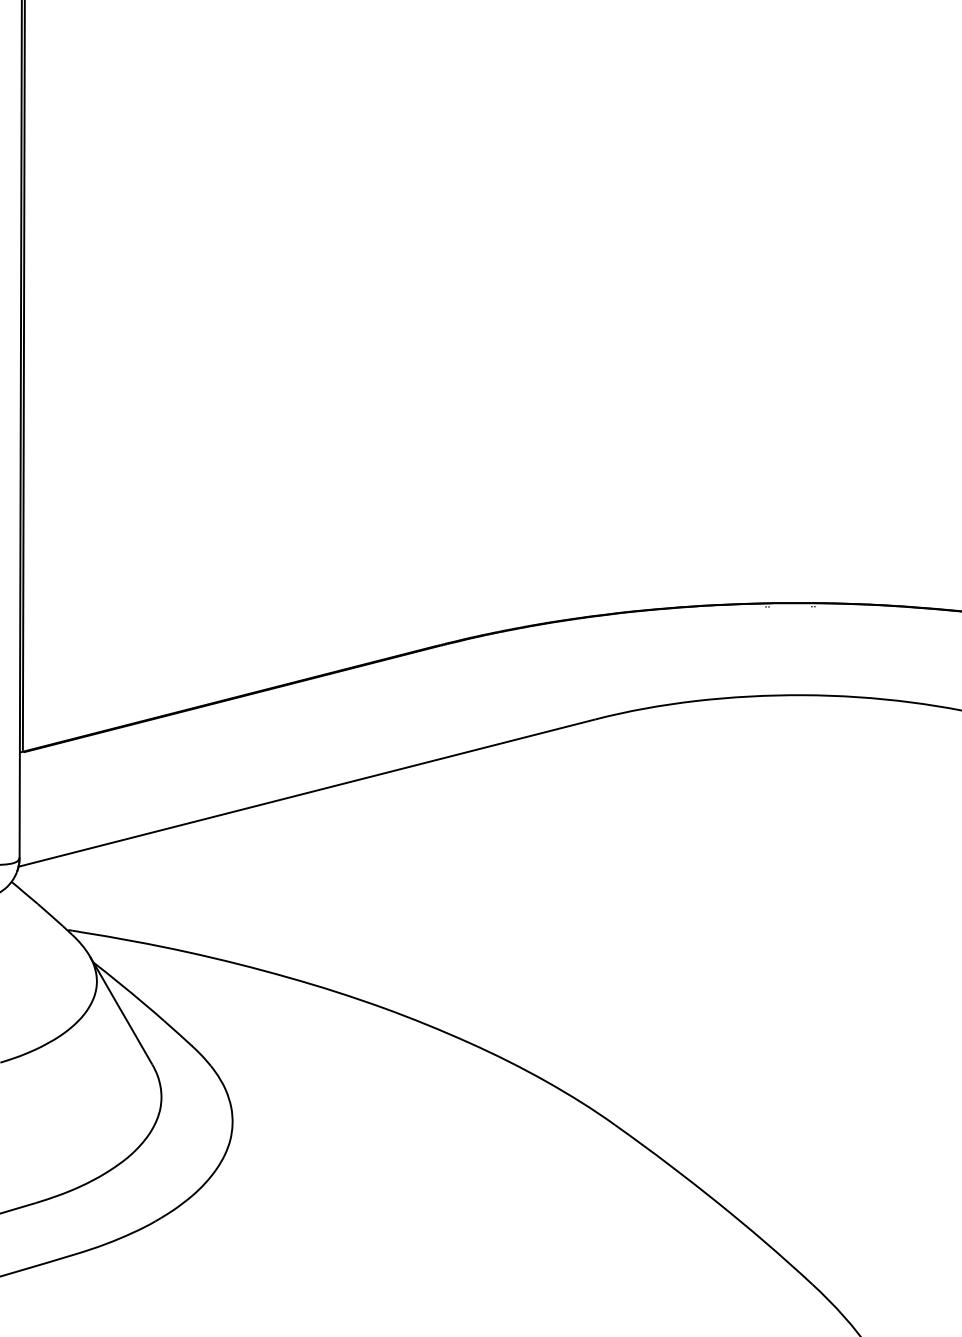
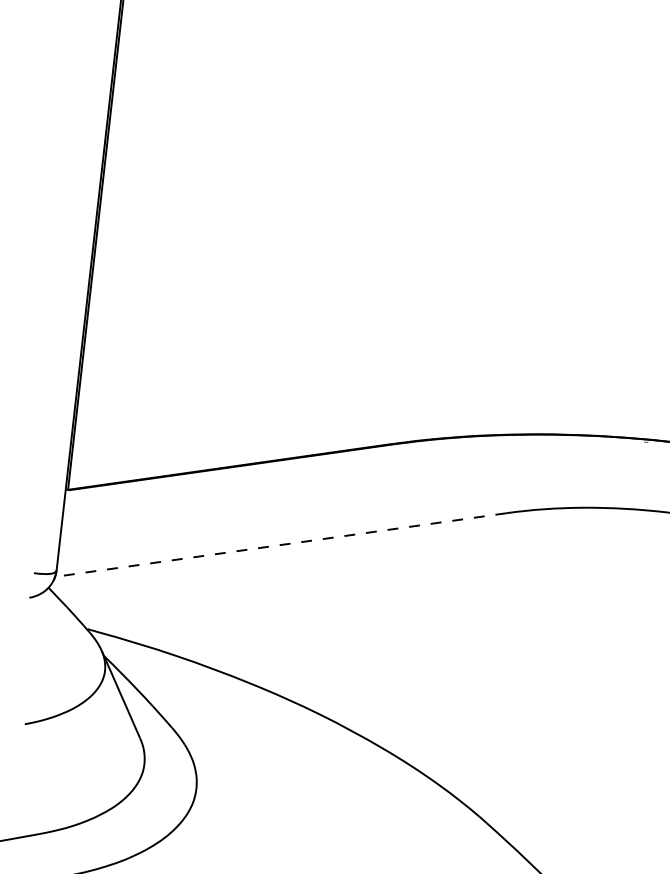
line: (307, 793) -> (280, 545), solid -> dashed

